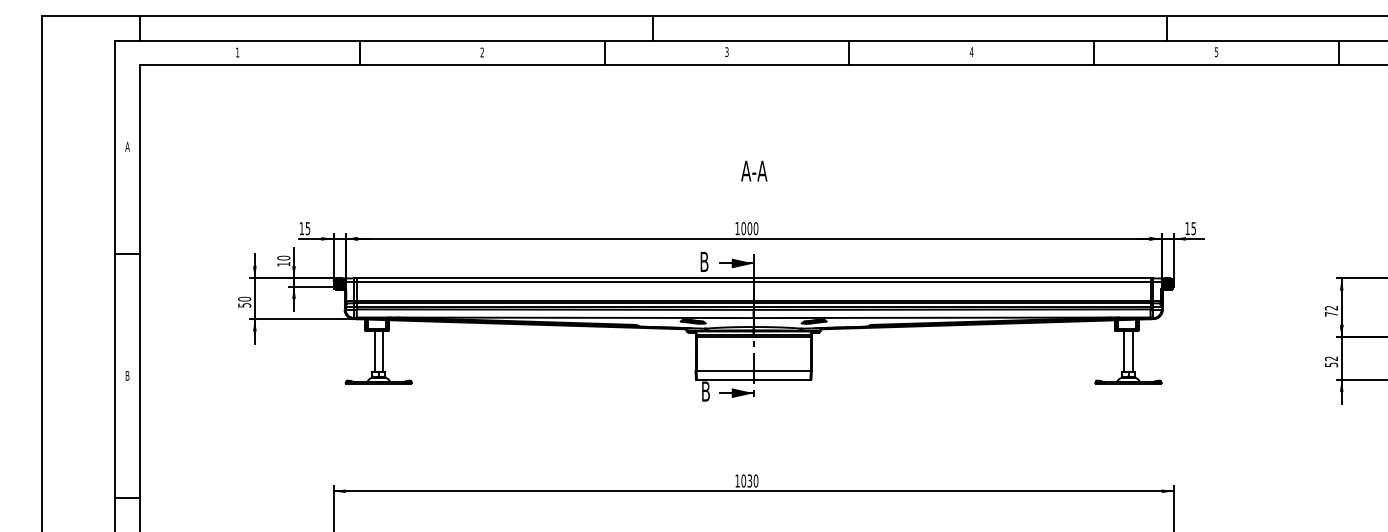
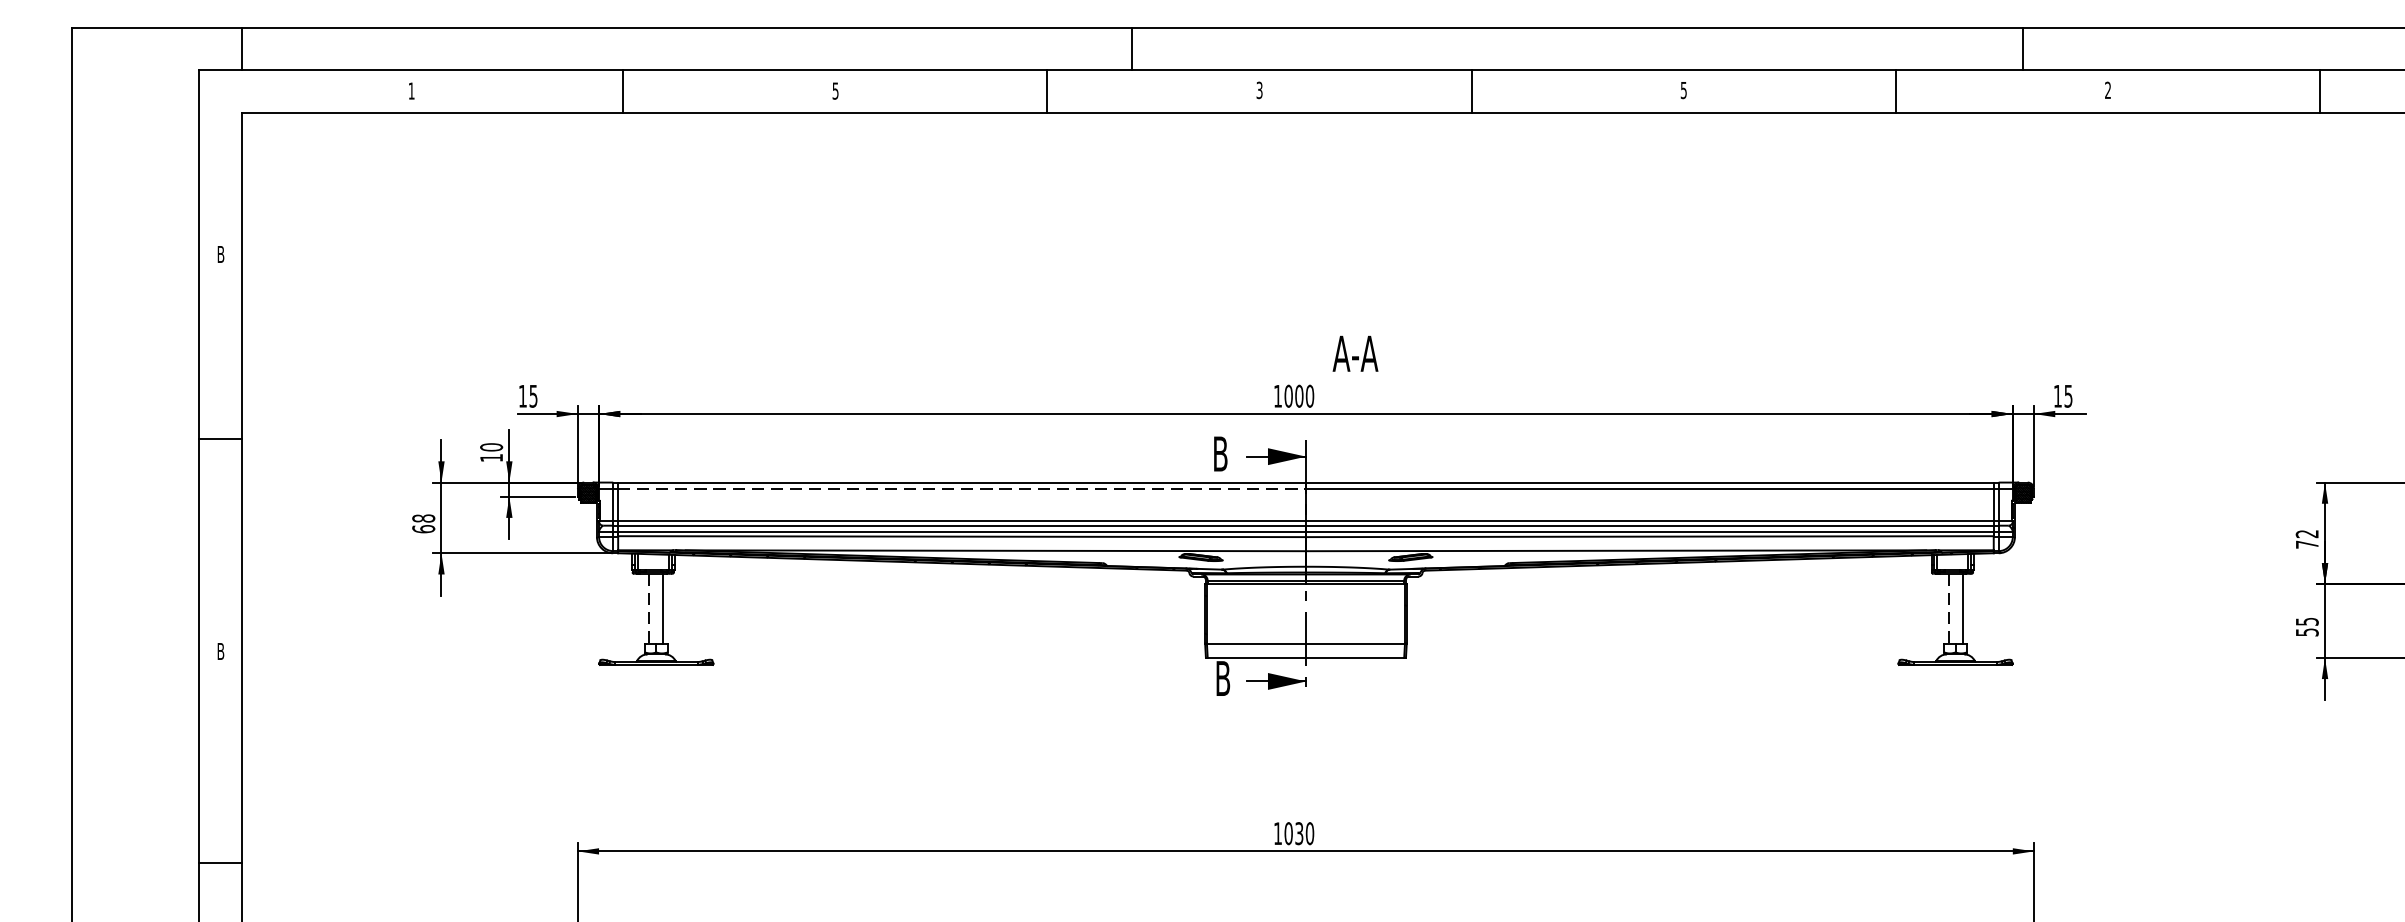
text: (481, 52) -> (834, 91), 2 -> 5
text: (971, 52) -> (1683, 91), 4 -> 5
text: (1216, 52) -> (2107, 91), 5 -> 2
text: (127, 146) -> (220, 253), A -> B
text: (754, 170) -> (1355, 352), moved
line: (555, 282) -> (962, 489), solid -> dashed
text: (244, 301) -> (423, 522), 50 -> 68
line: (374, 351) -> (648, 609), solid -> dashed
line: (1124, 351) -> (1948, 609), solid -> dashed
text: (1331, 358) -> (2307, 621), 52 -> 55

